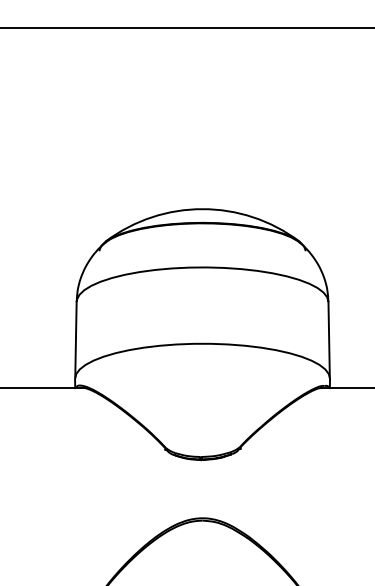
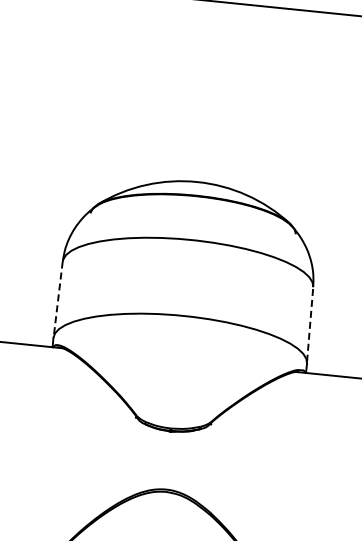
line: (329, 338) -> (310, 323), solid -> dashed
line: (75, 339) -> (57, 298), solid -> dashed

